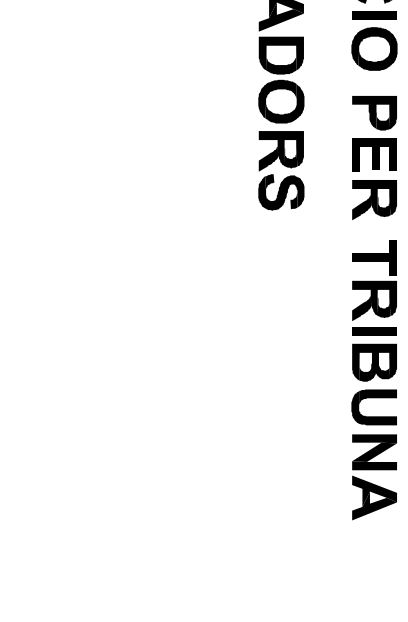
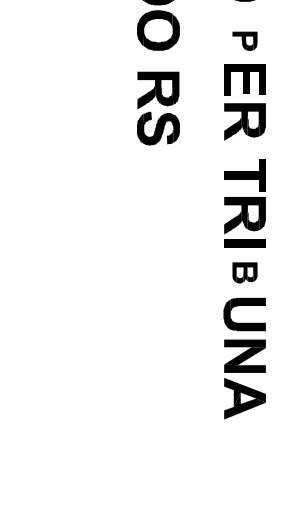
part: (374, 113) -> (244, 41), size x0.6
part: (281, 170) -> (158, 108), moved
part: (374, 362) -> (244, 272), size x0.6

